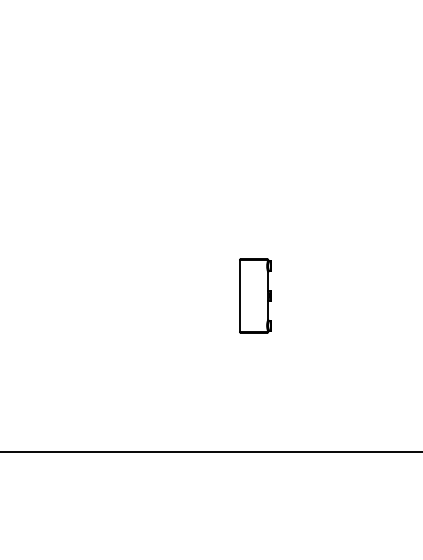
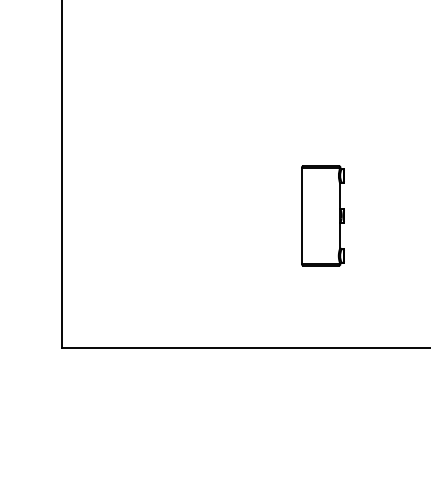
part: (254, 295) -> (322, 215), size x1.6

